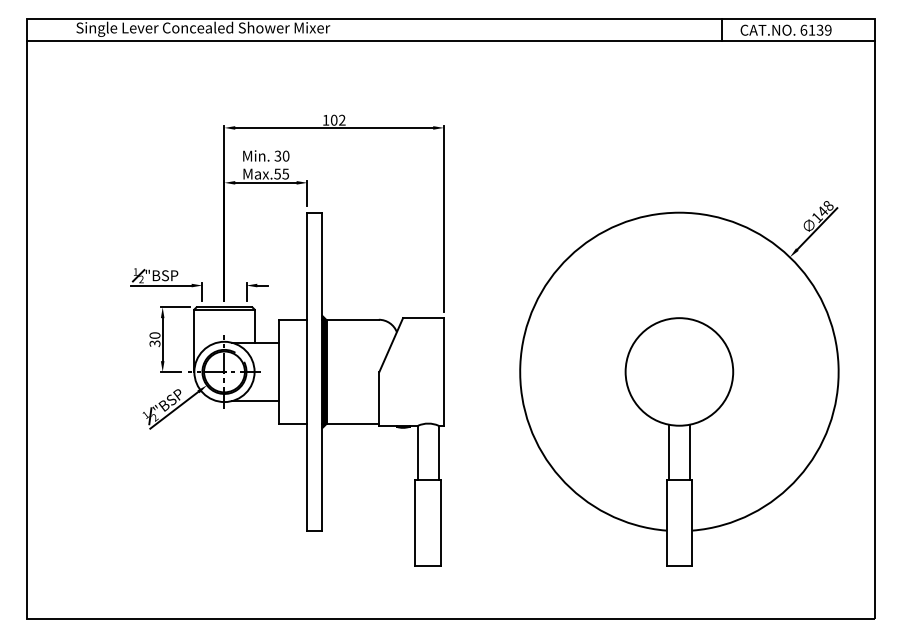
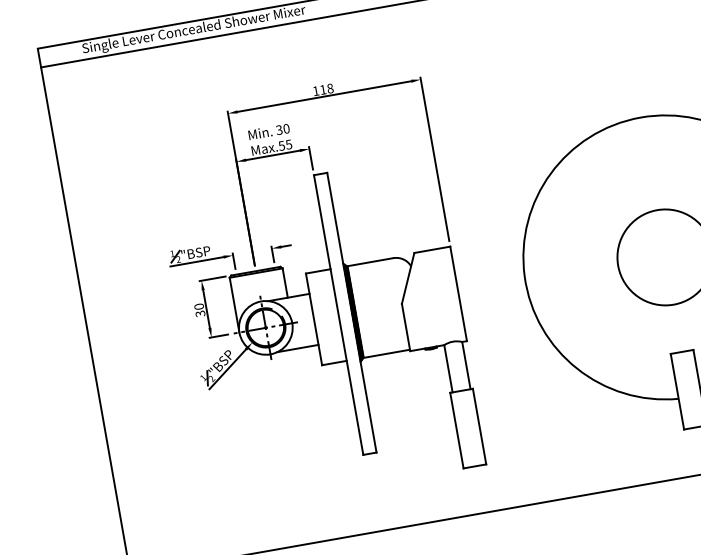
text: (337, 119) -> (326, 88), 102 -> 118
line: (669, 451) -> (669, 328), removed
line: (689, 451) -> (686, 325), removed

